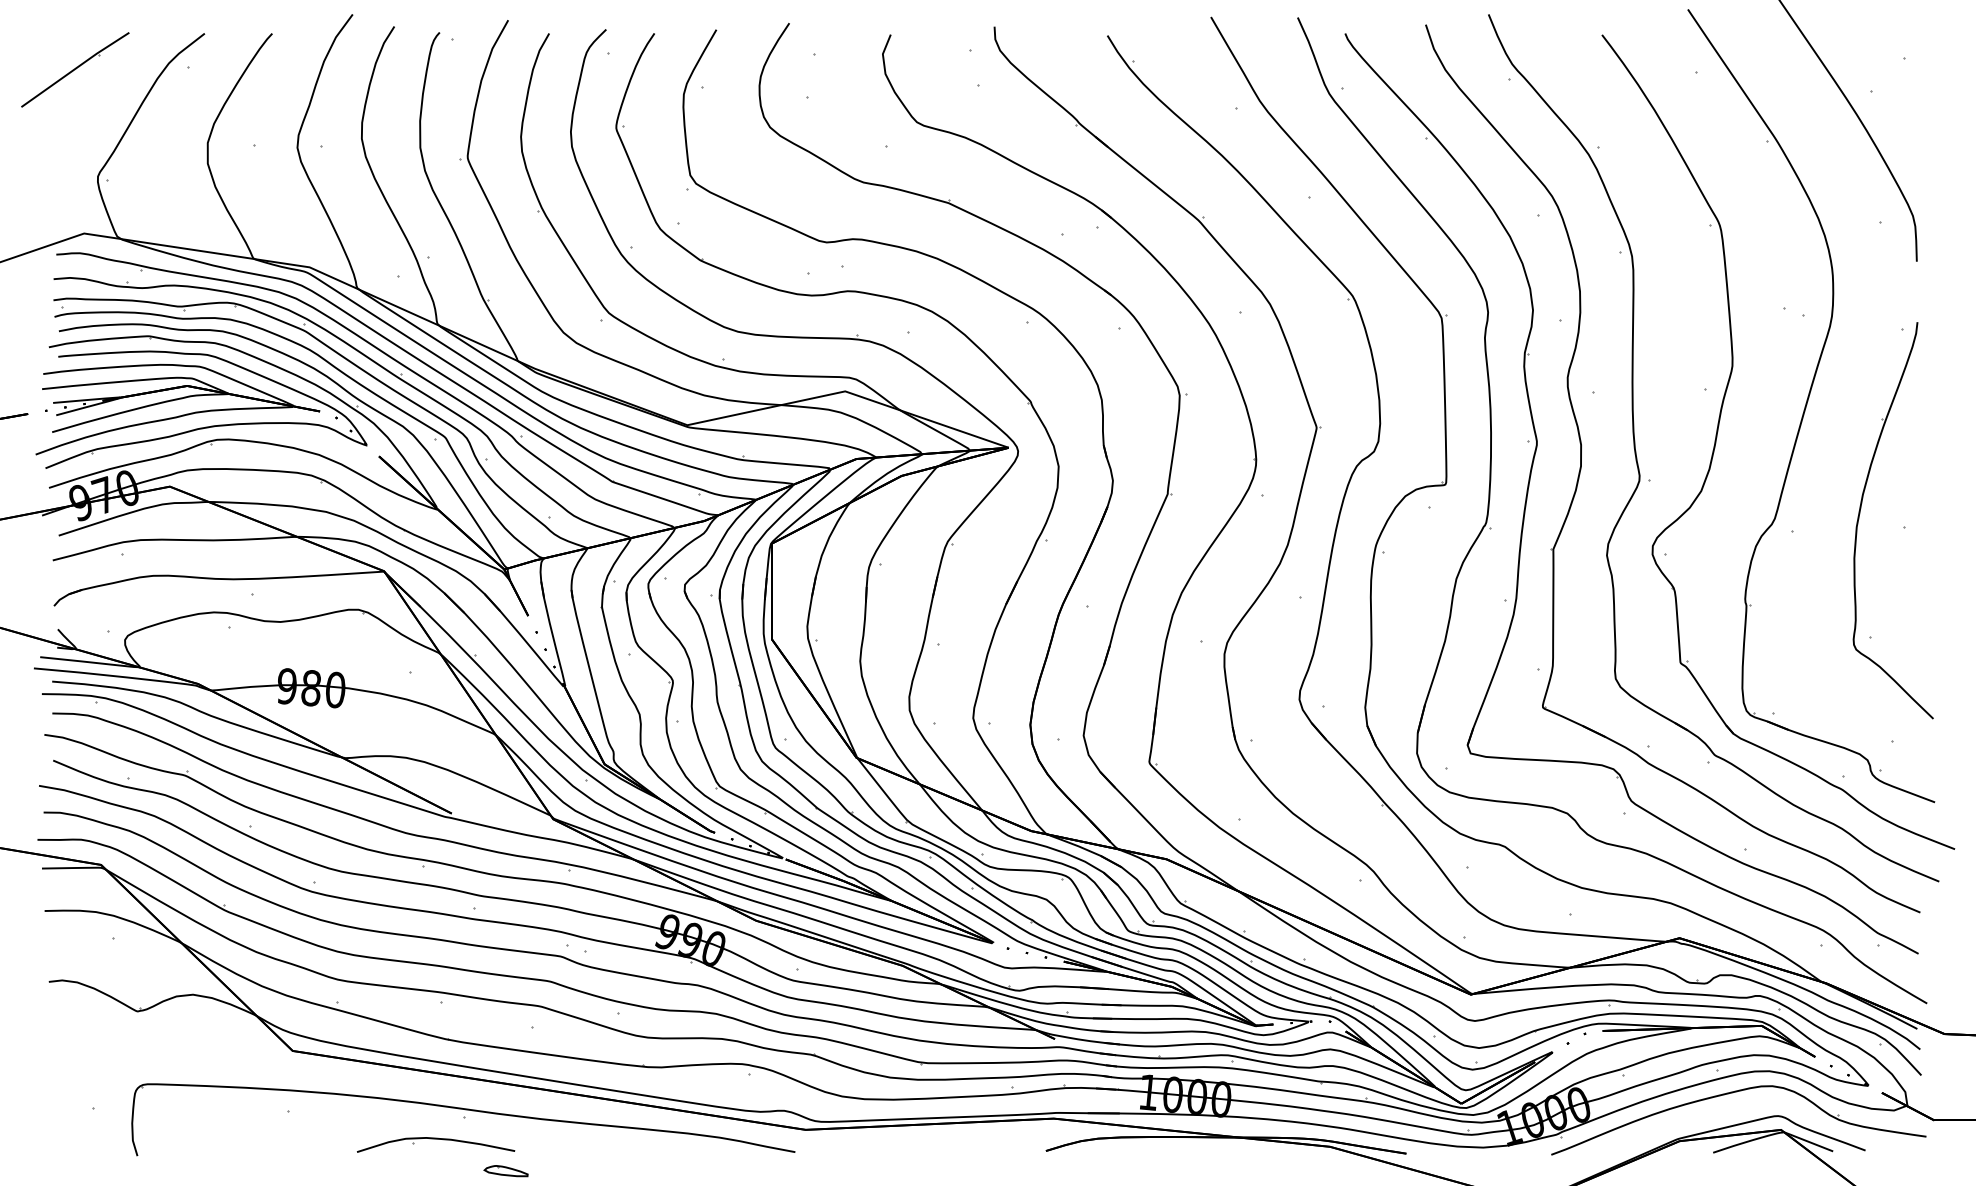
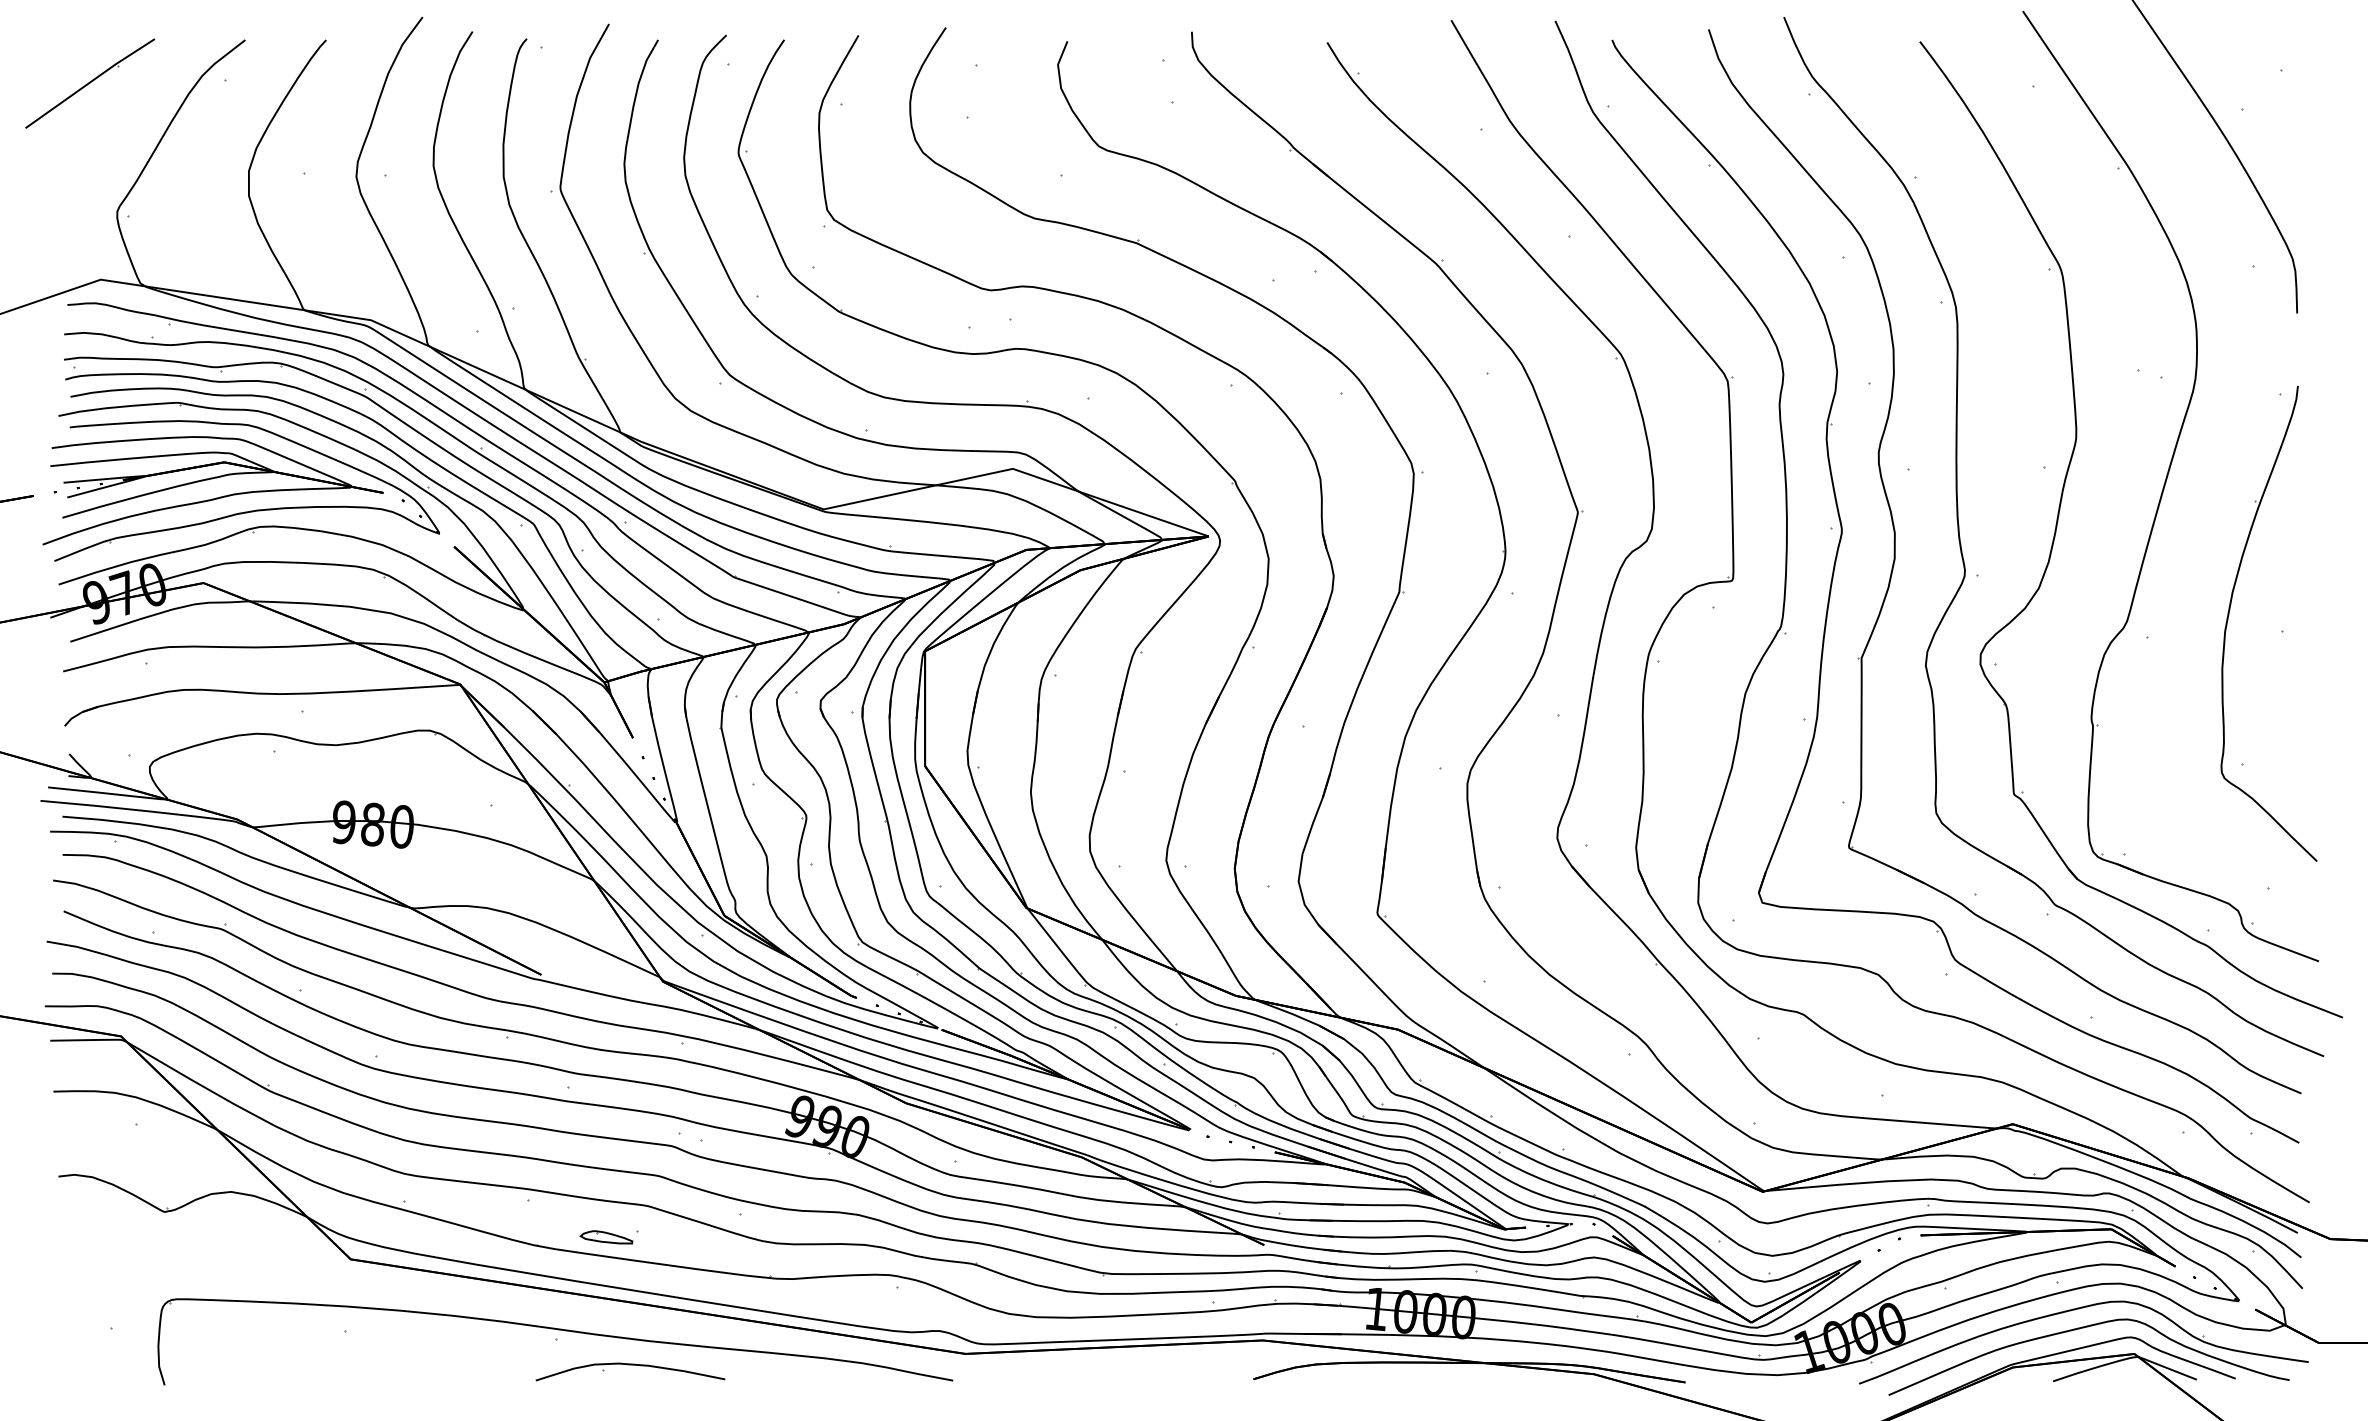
curve: (1738, 1108) -> (2083, 1328), added
part: (436, 1144) -> (630, 1371), moved
part: (506, 1171) -> (606, 1237), moved

